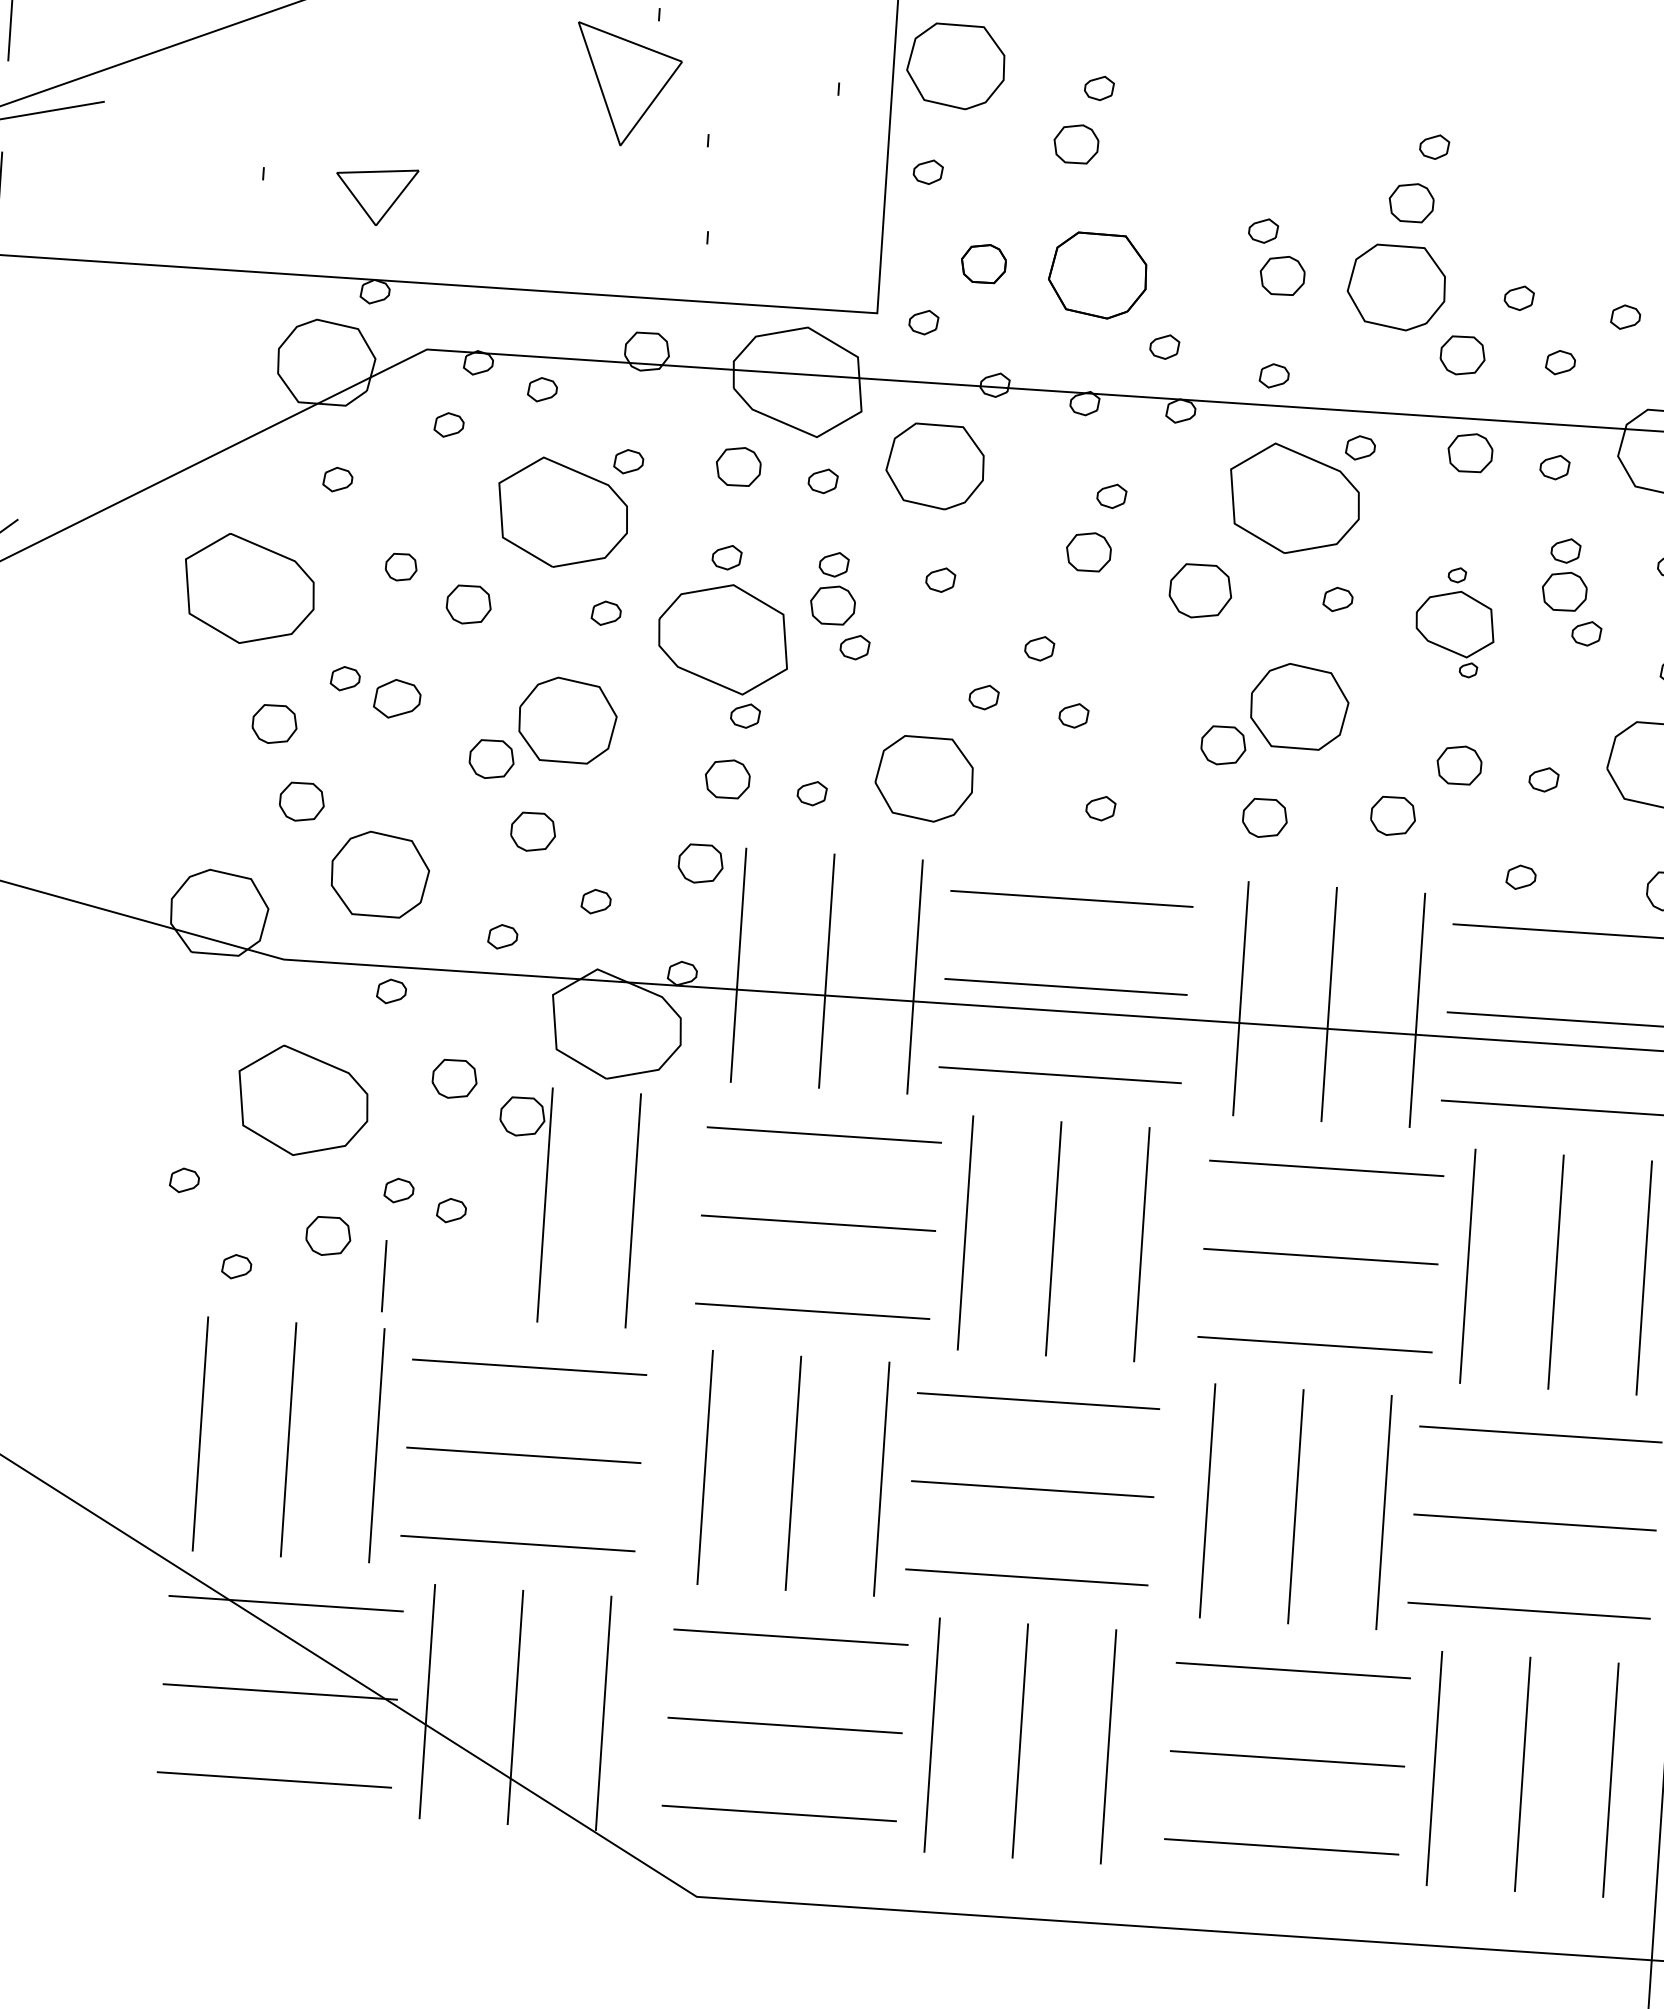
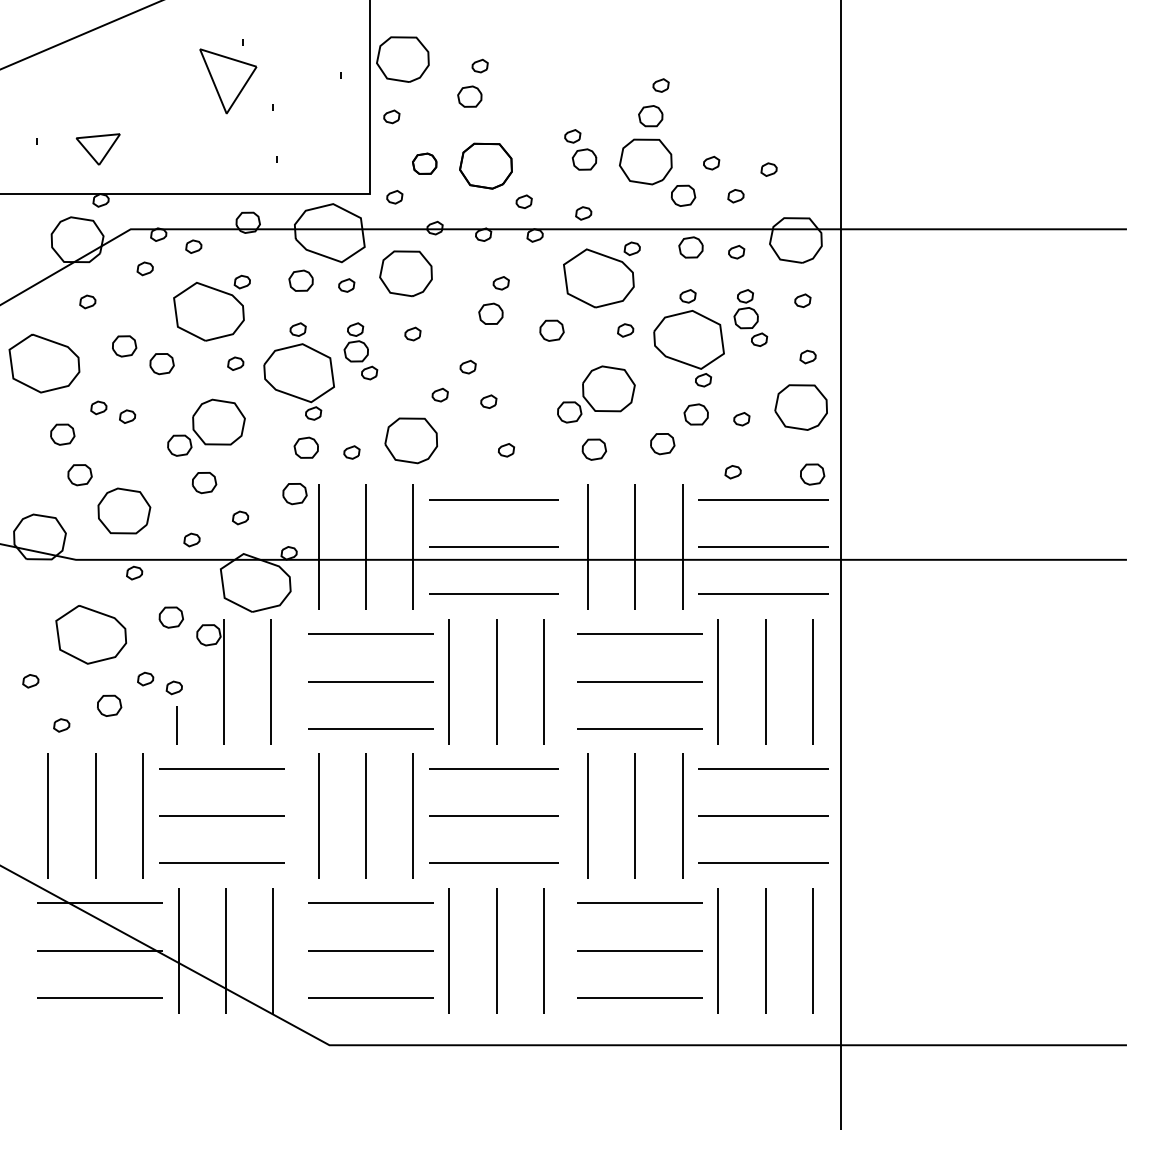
part: (400, 567) -> (124, 346), size x1.43
part: (1199, 590) -> (551, 330), size x0.71
part: (1454, 622) -> (688, 338), size x1.67
part: (397, 698) -> (127, 416), size x0.62
line: (383, 1276) -> (176, 725), moved

